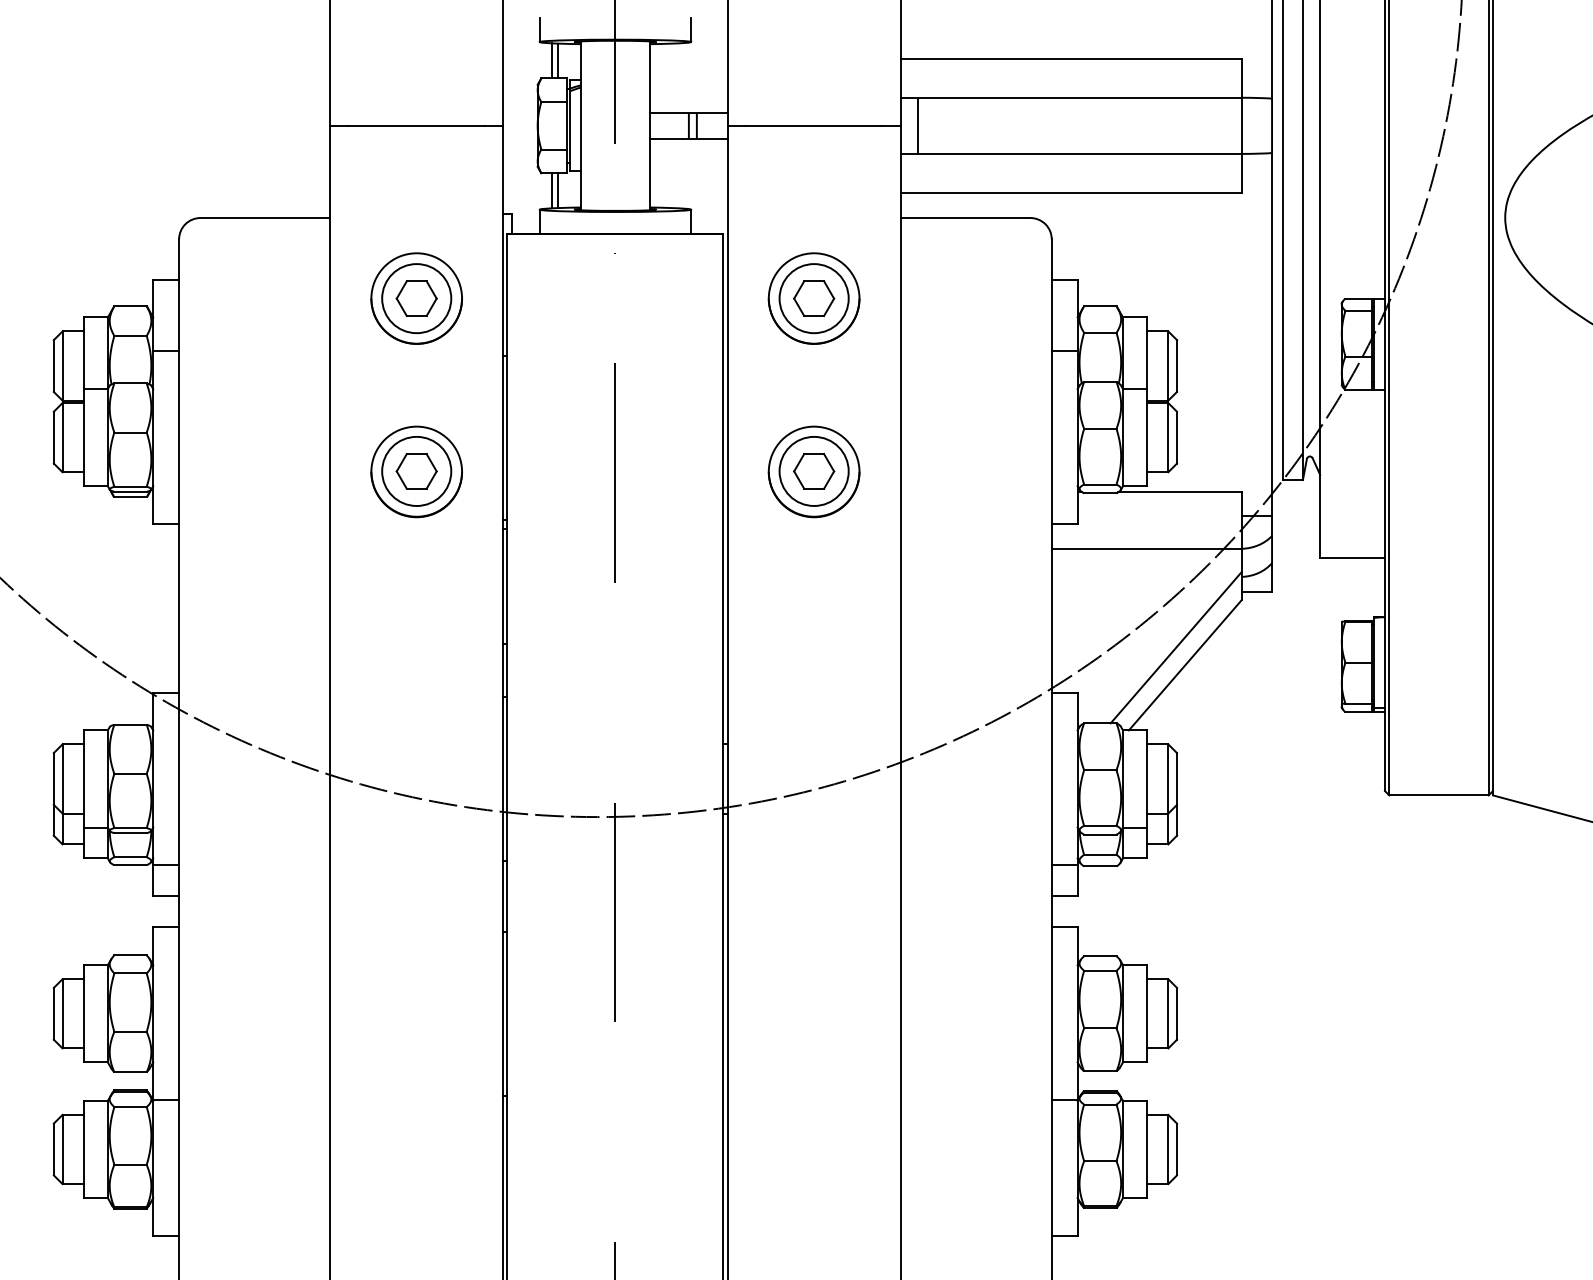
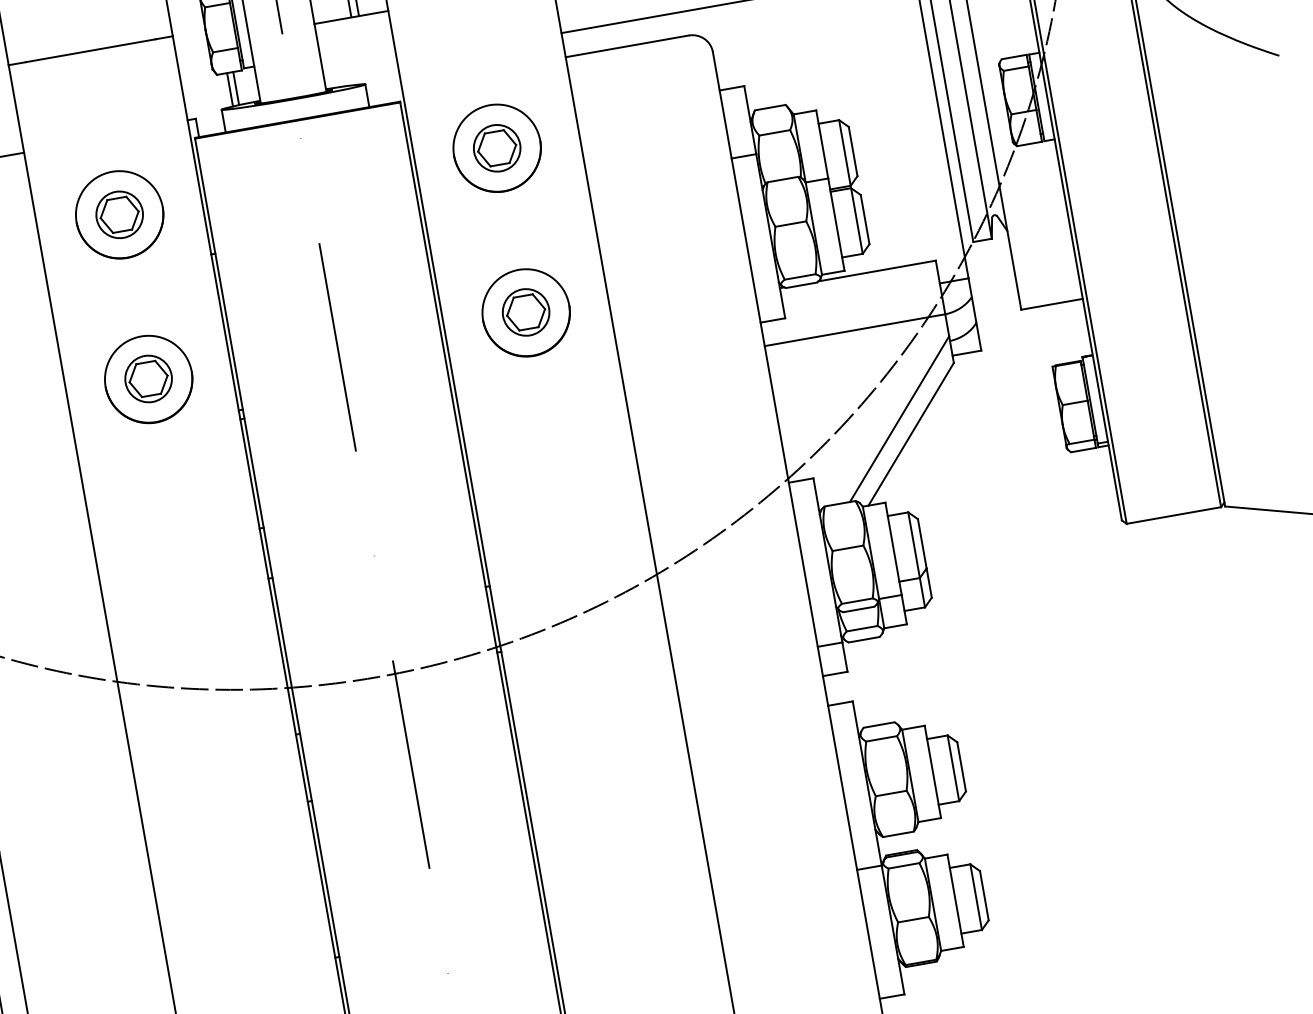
circle: (416, 298) -> (119, 214), size x0.7
circle: (813, 298) -> (496, 148), size x0.7
circle: (416, 470) -> (148, 378), size x0.7
circle: (813, 470) -> (525, 311), size x0.7

